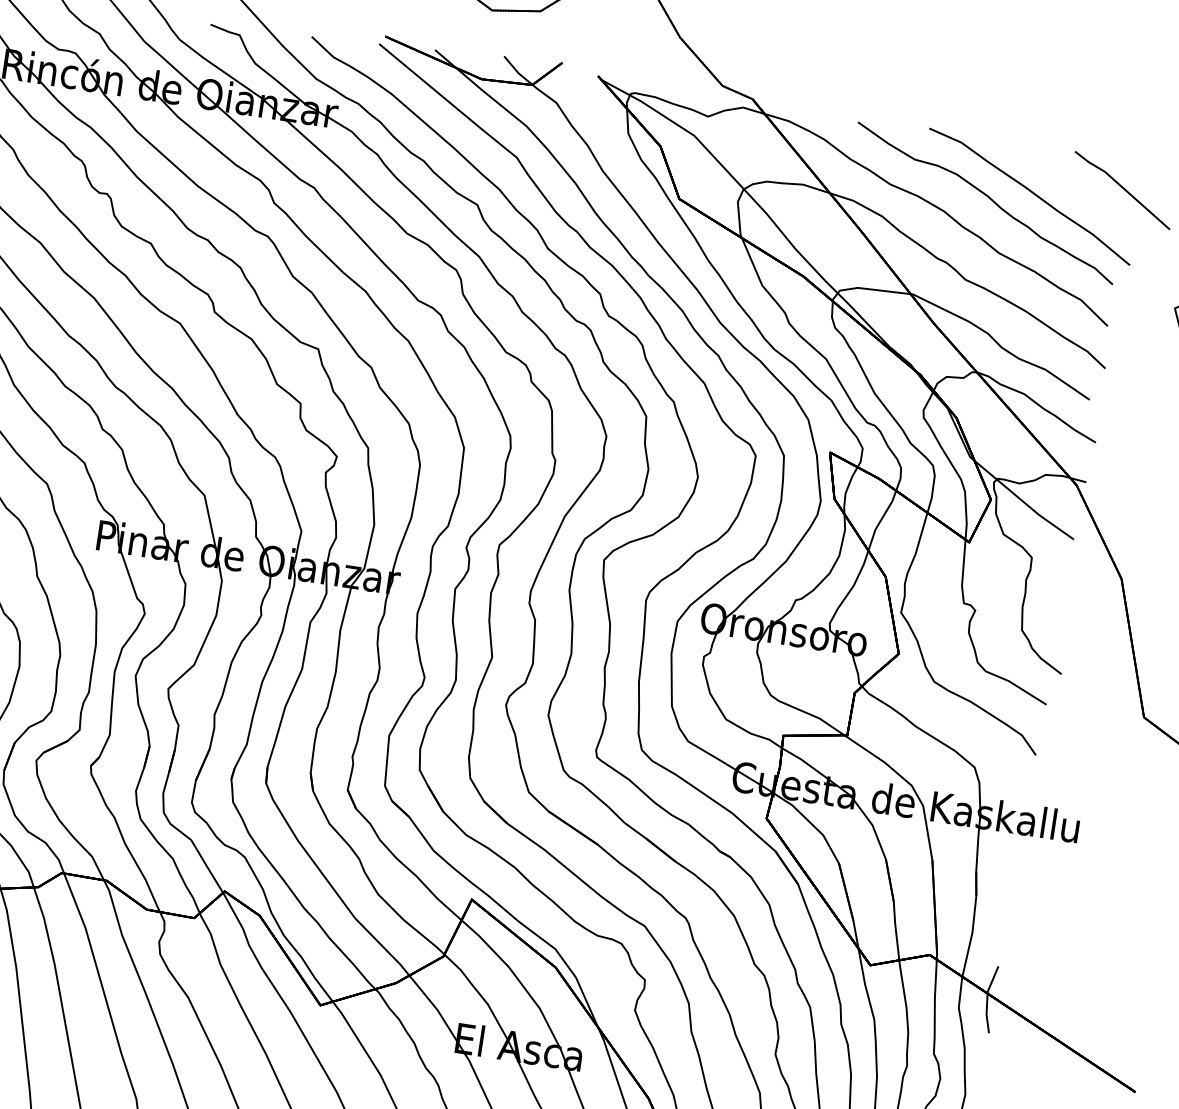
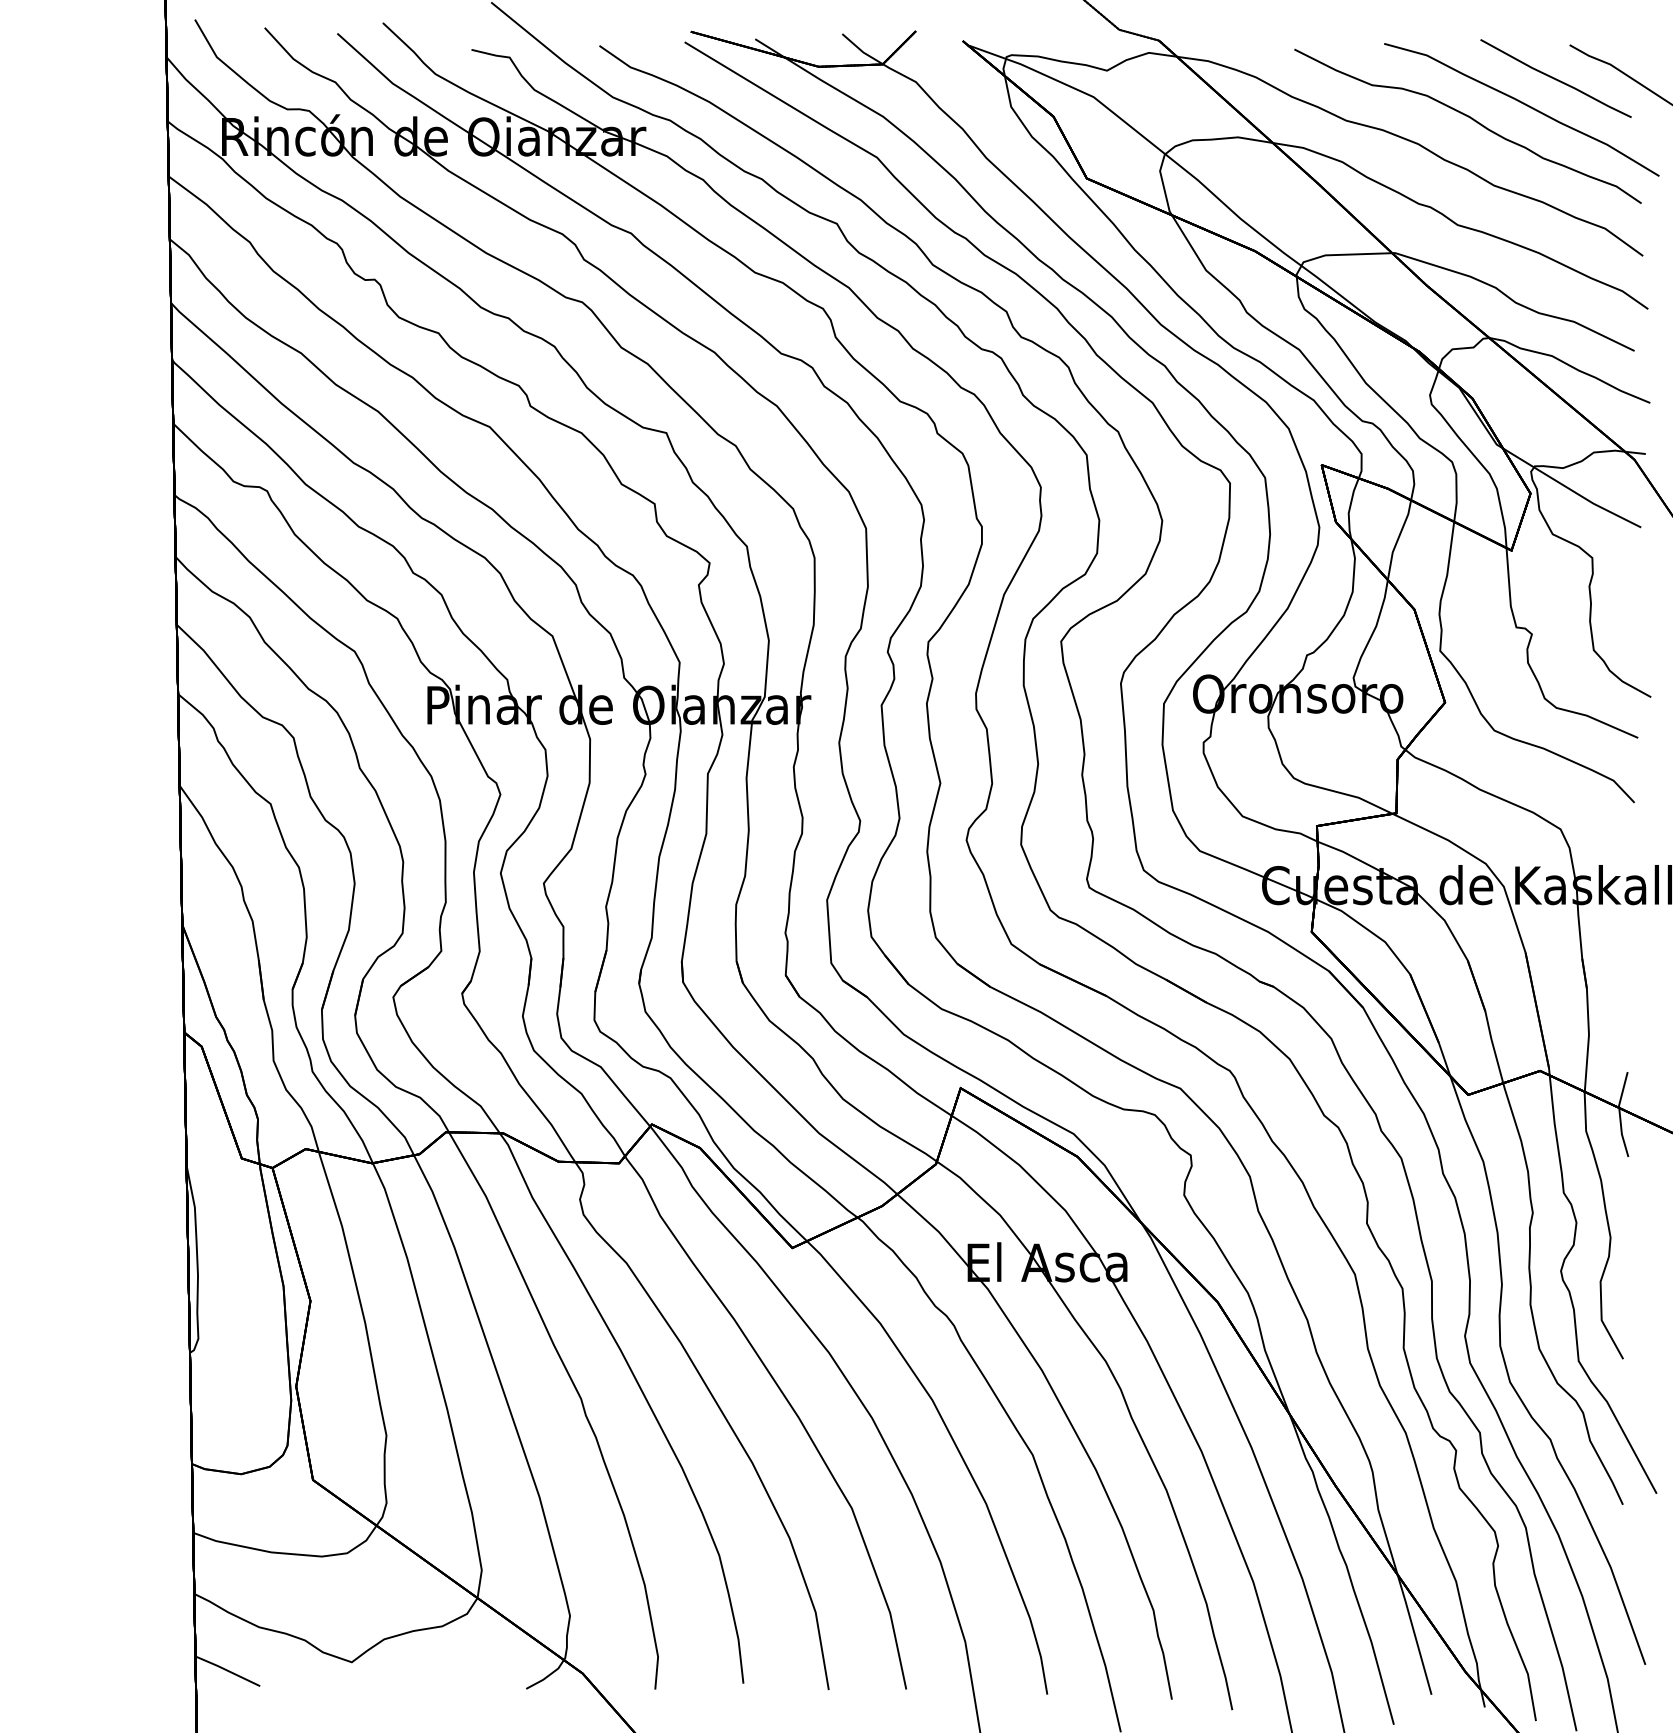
line: (1059, 176) -> (1555, 78), added

